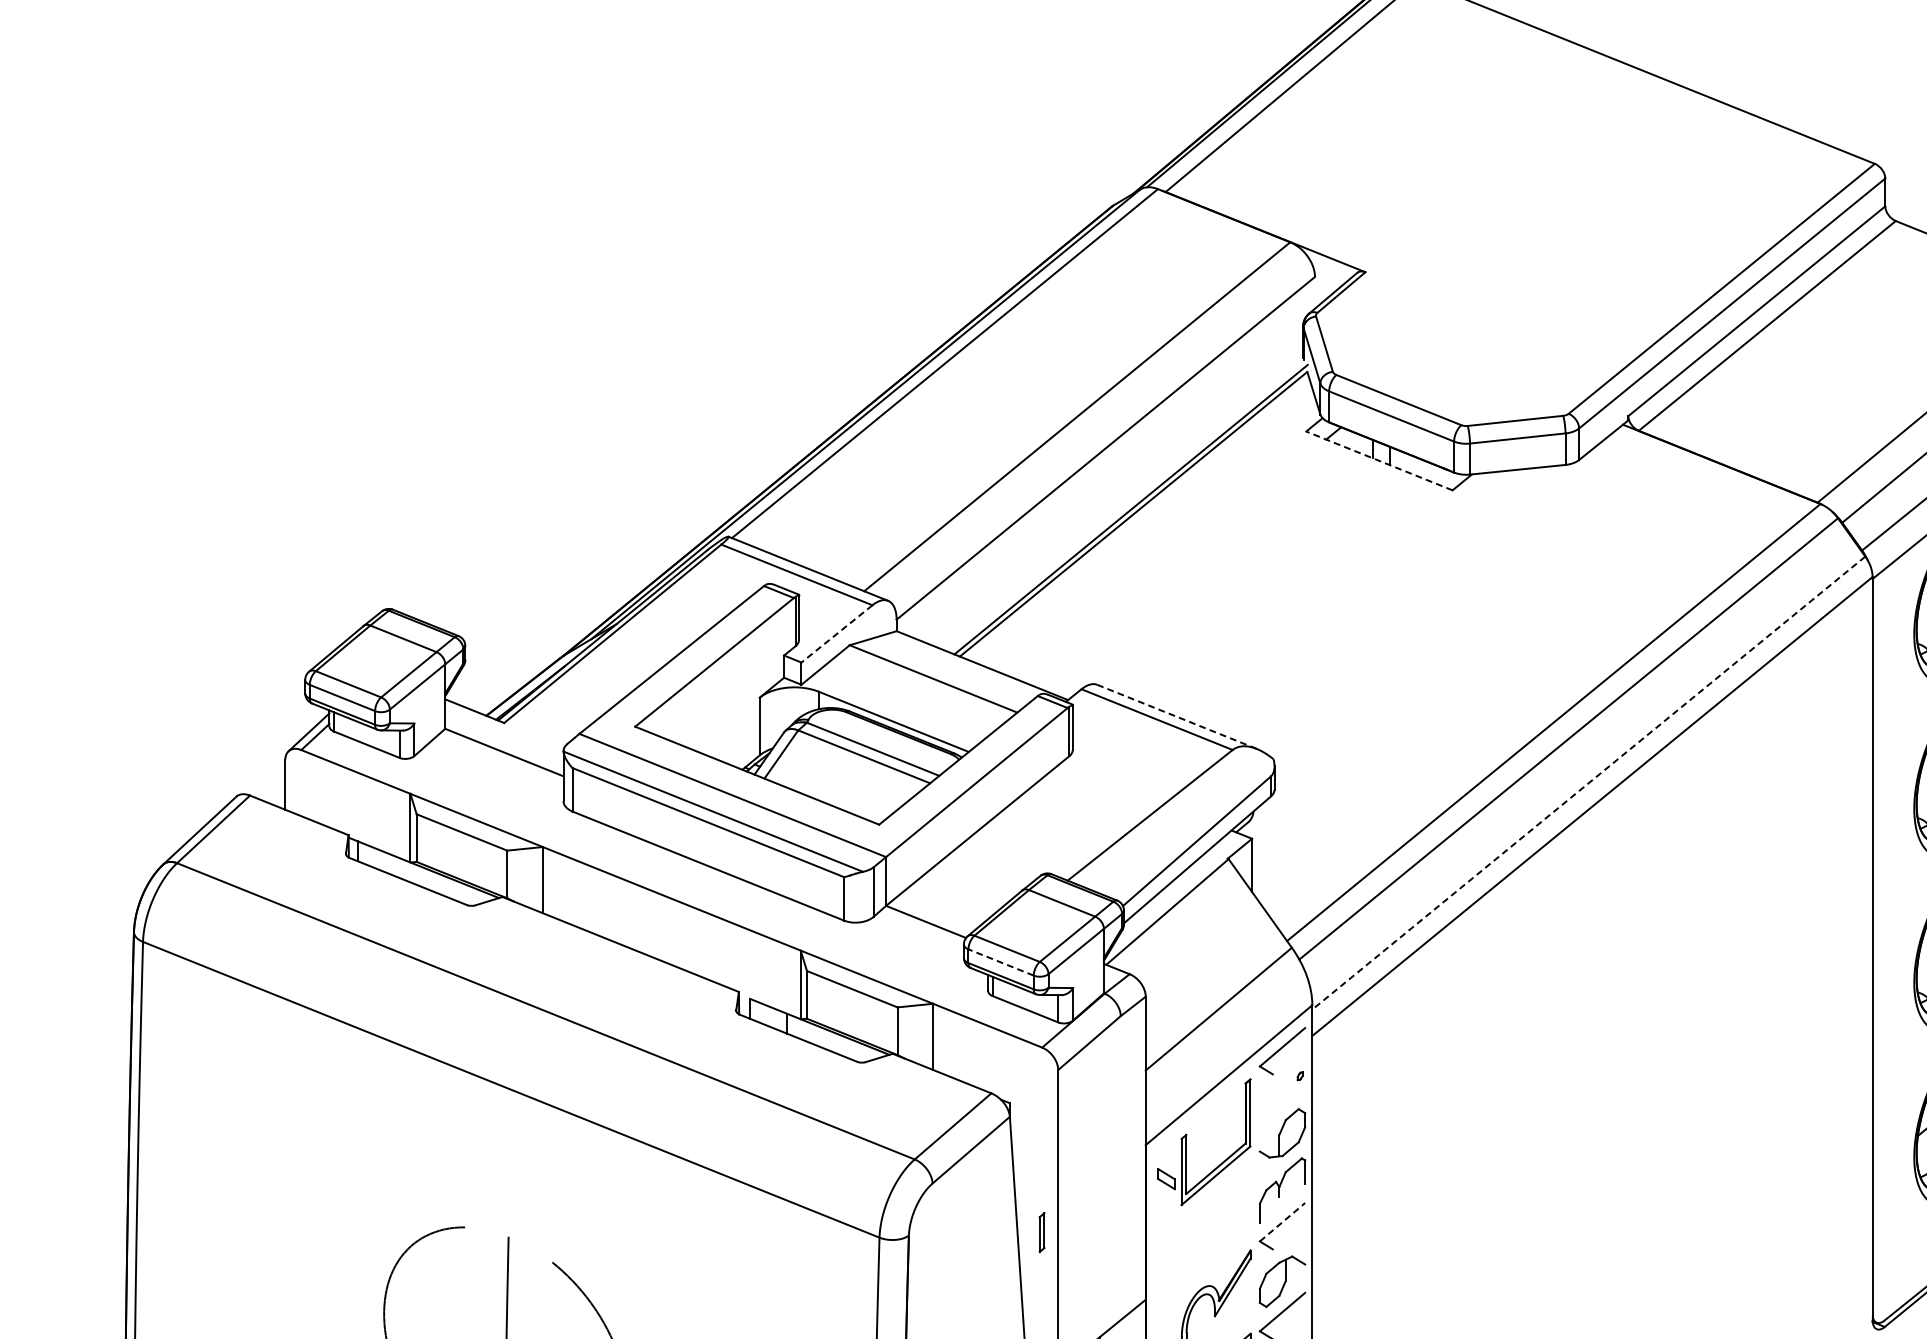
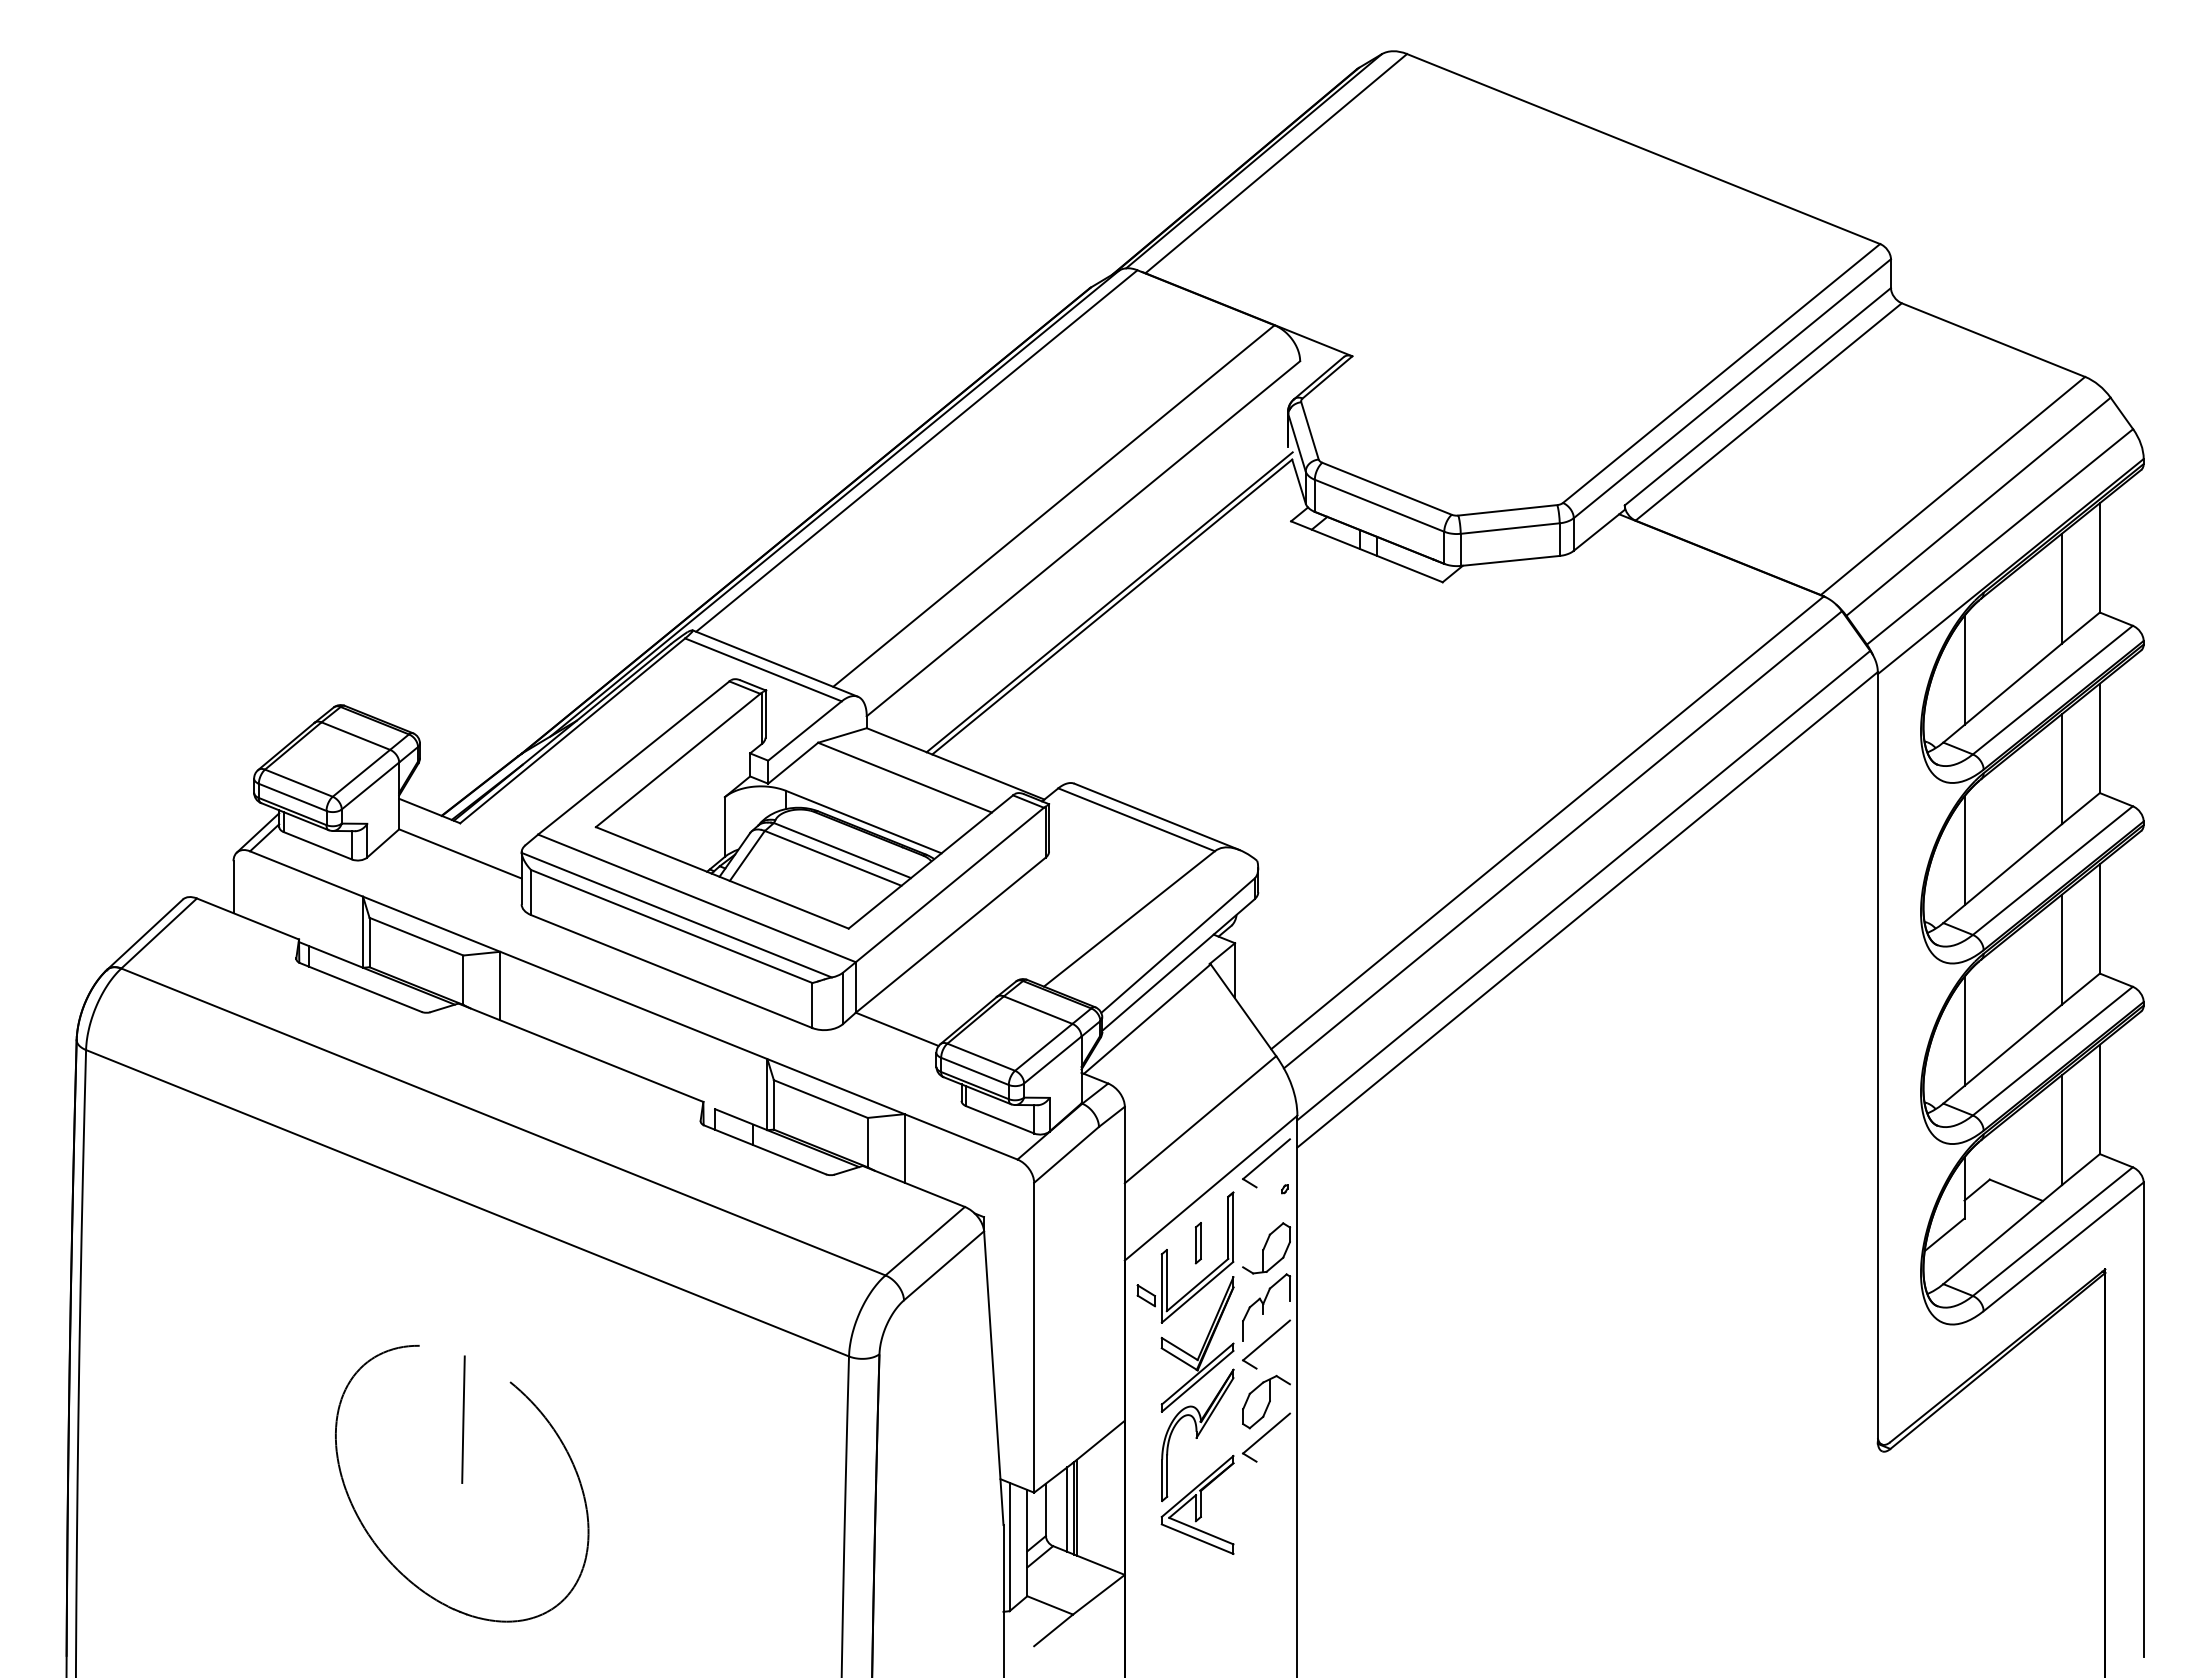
line: (1379, 460) -> (1366, 551), dashed -> solid
line: (836, 634) -> (804, 731), dashed -> solid
line: (1177, 717) -> (1157, 817), dashed -> solid
line: (1588, 783) -> (1583, 885), dashed -> solid
line: (1000, 962) -> (974, 1071), dashed -> solid
line: (1282, 1222) -> (1266, 1340), dashed -> solid
part: (1215, 1226) -> (1197, 1344), added
part: (1041, 1232) -> (1197, 1243), moved

